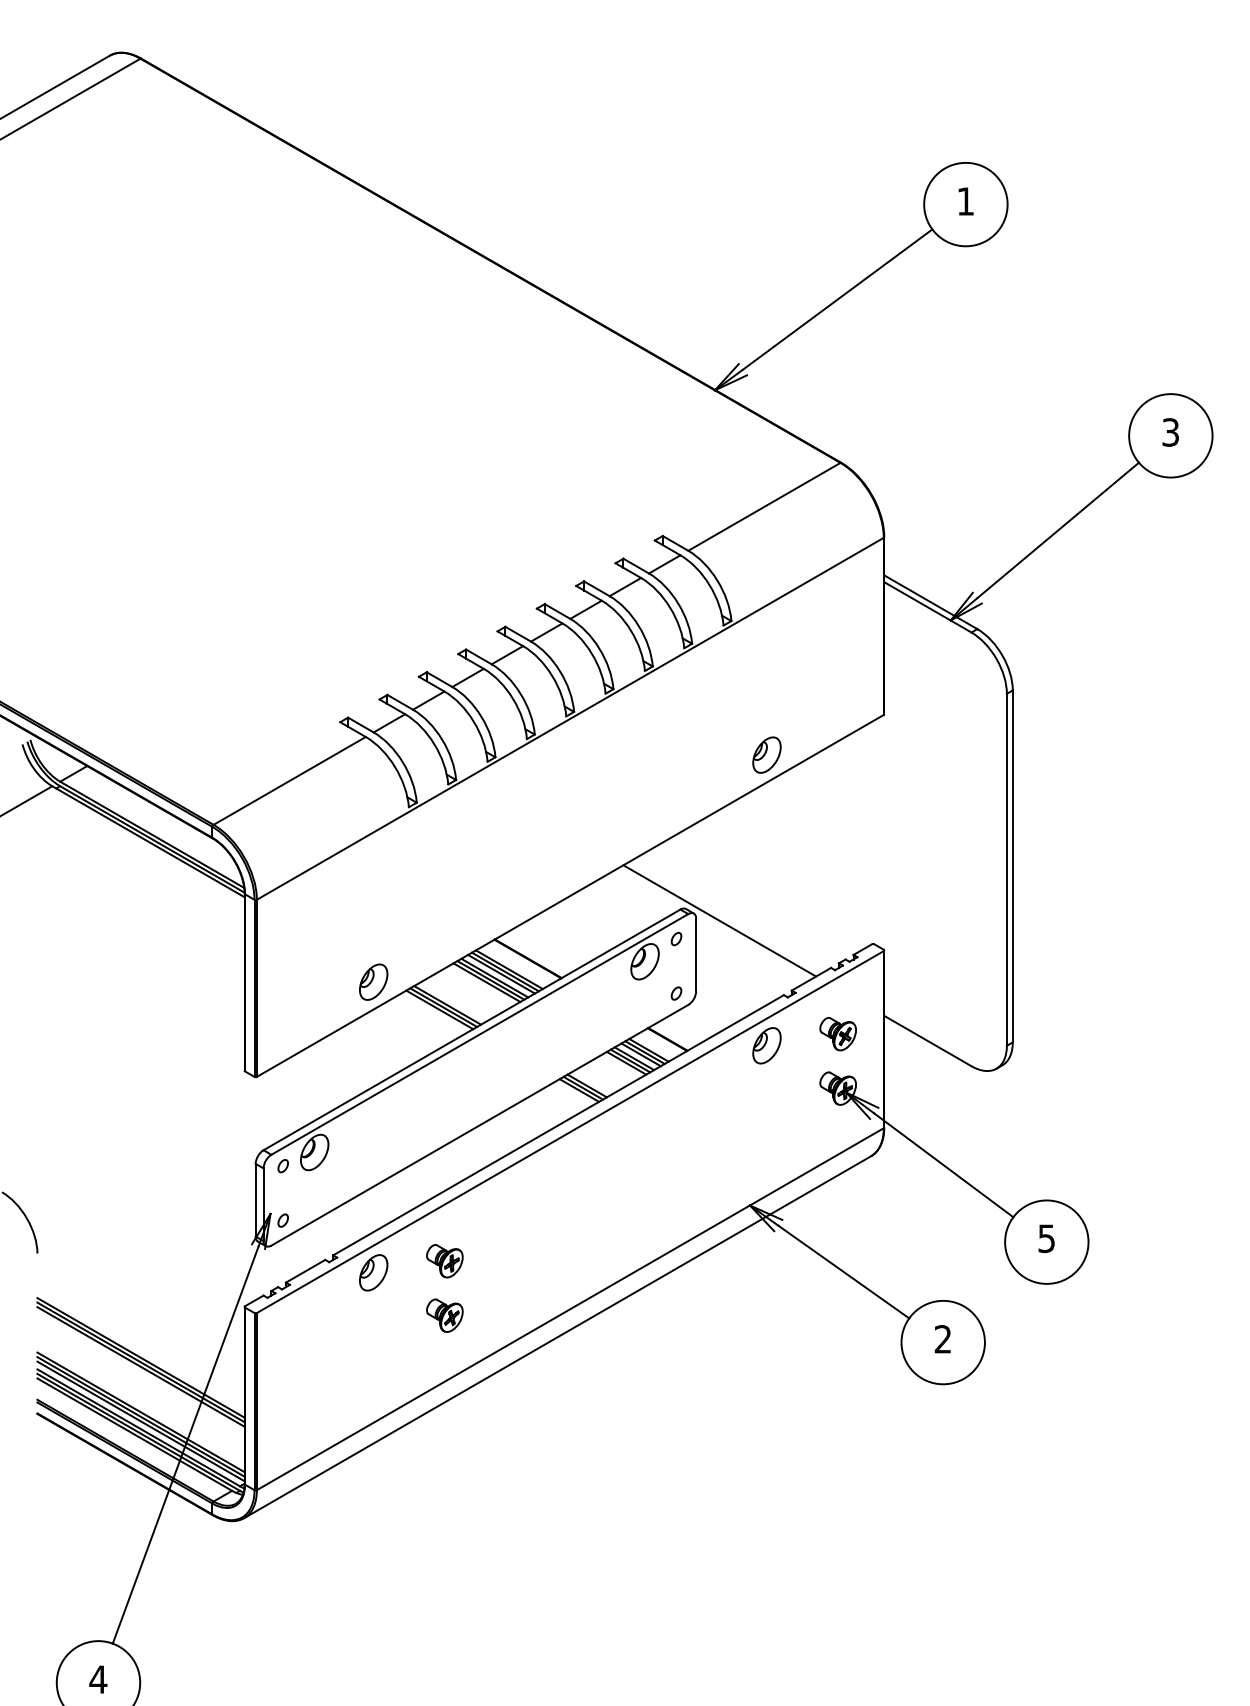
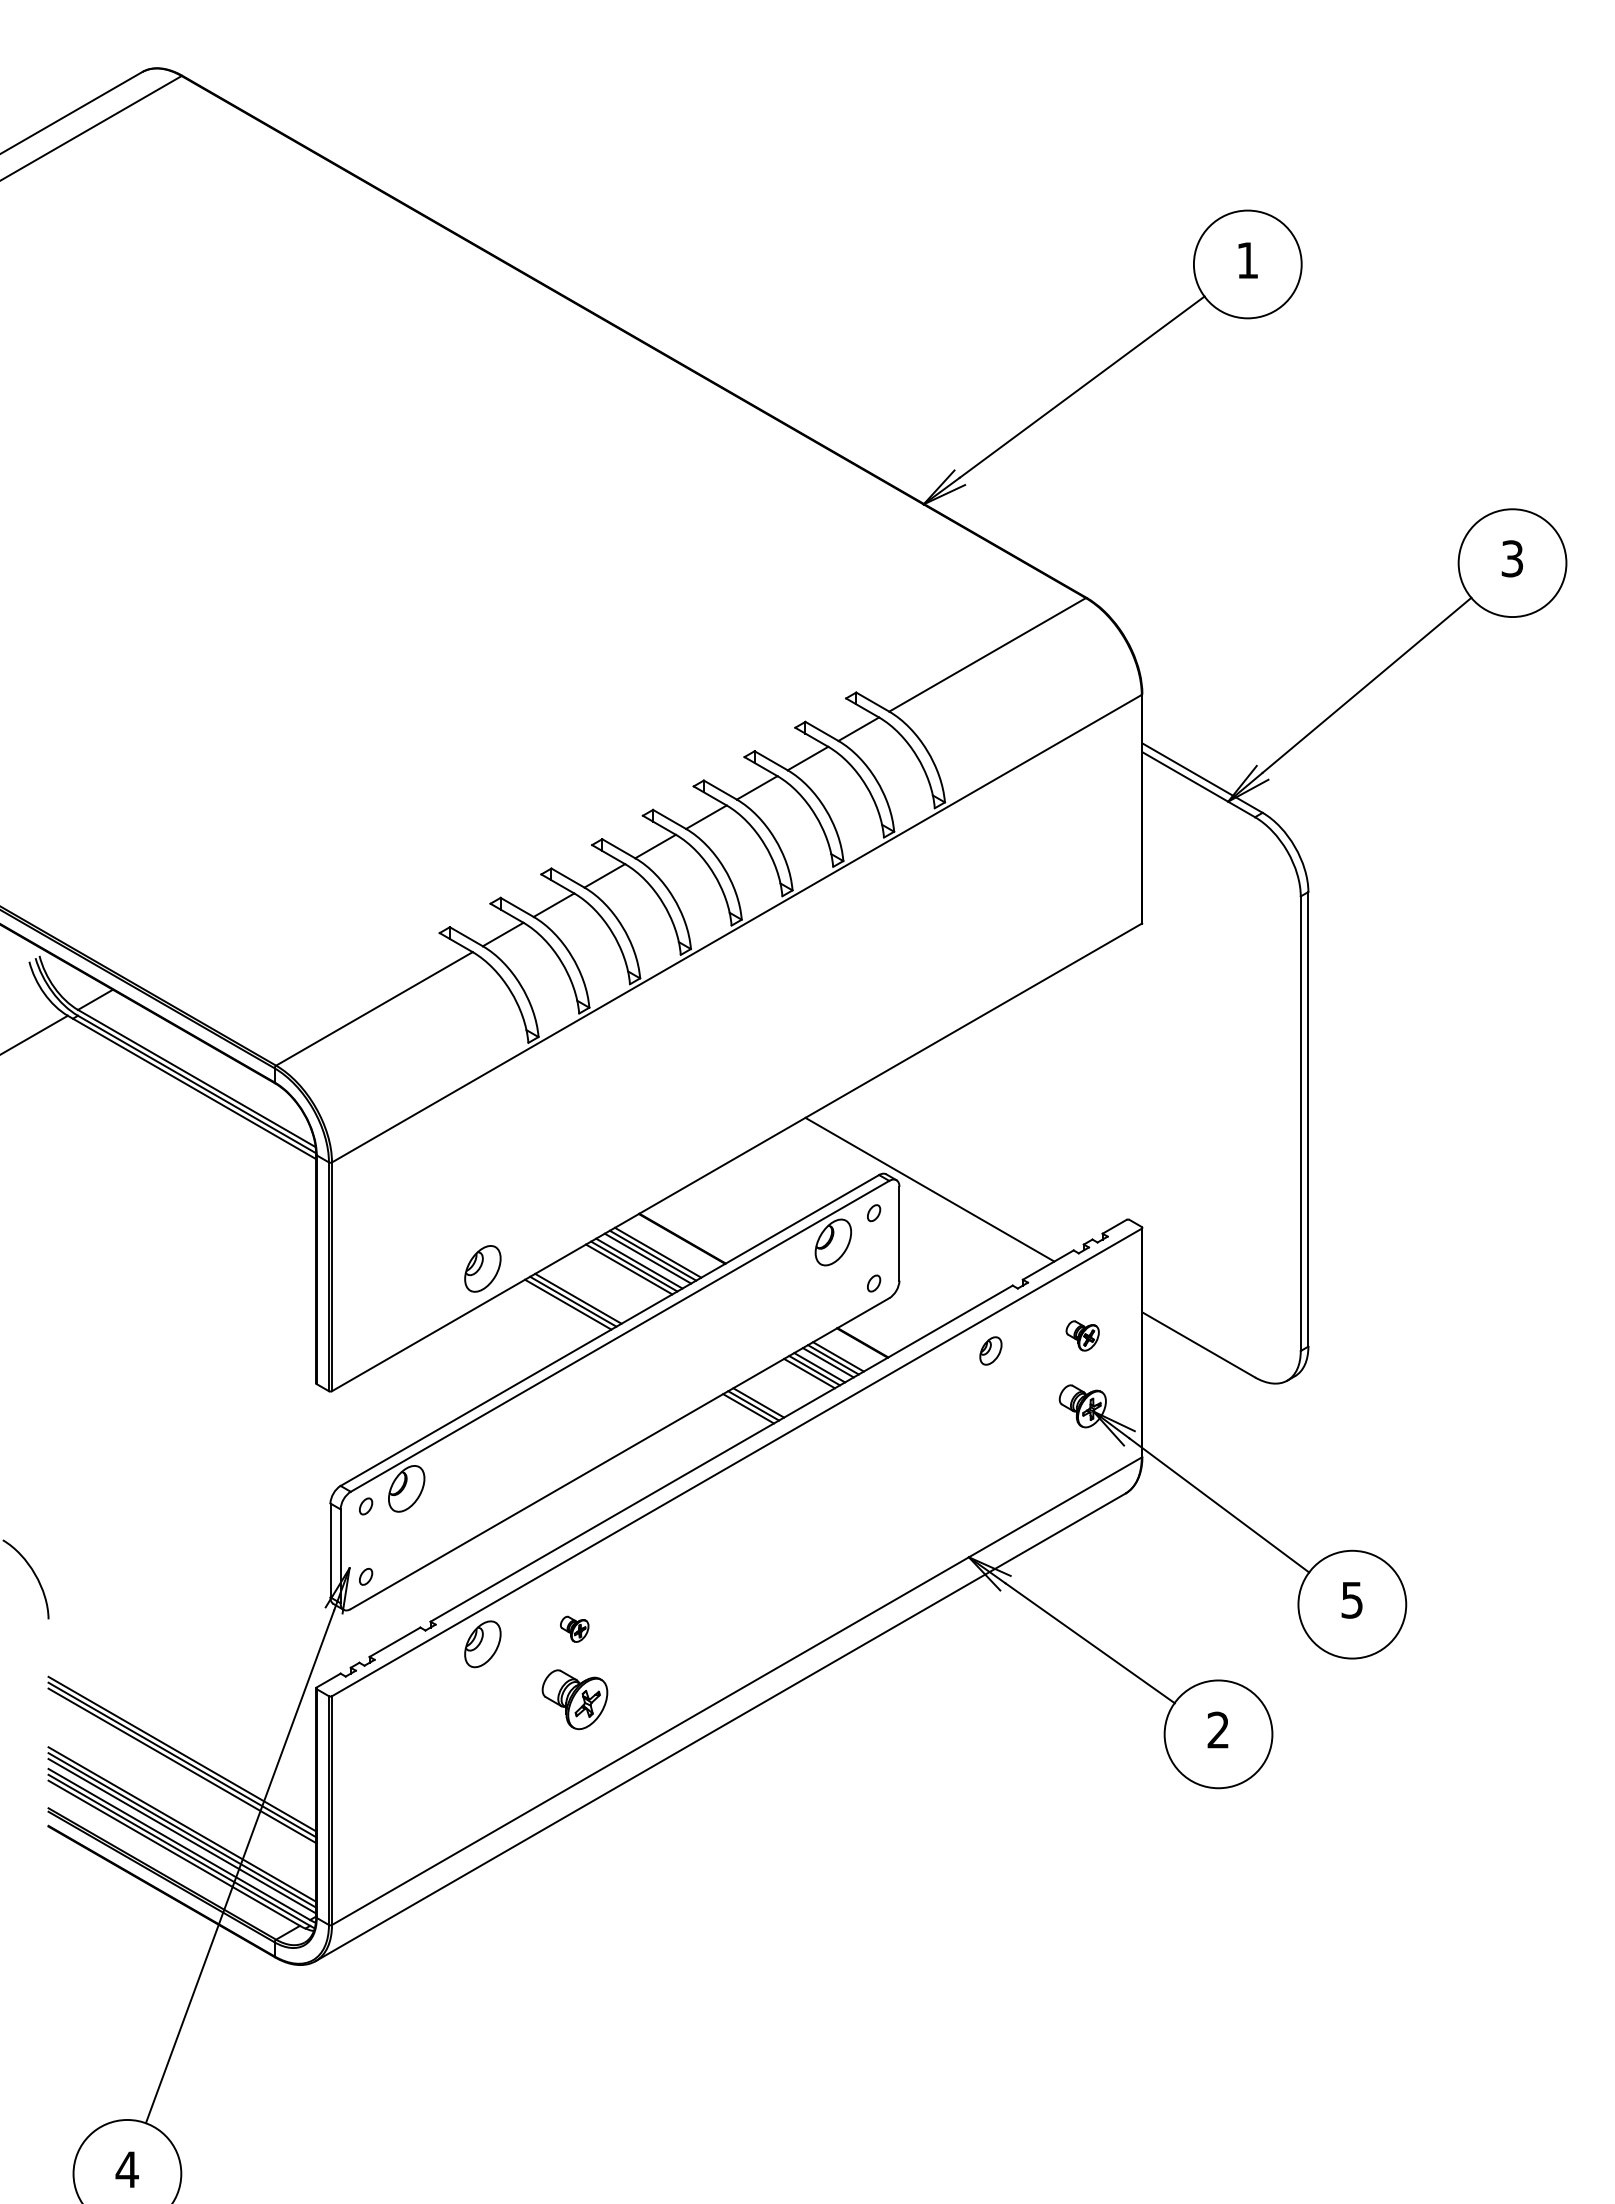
part: (766, 755) -> (990, 975), removed
part: (837, 1033) -> (1082, 1335), size x0.7
part: (766, 1045) -> (990, 1350), size x0.6
part: (444, 1261) -> (574, 1629), size x0.6
part: (444, 1315) -> (574, 1699), size x1.4

